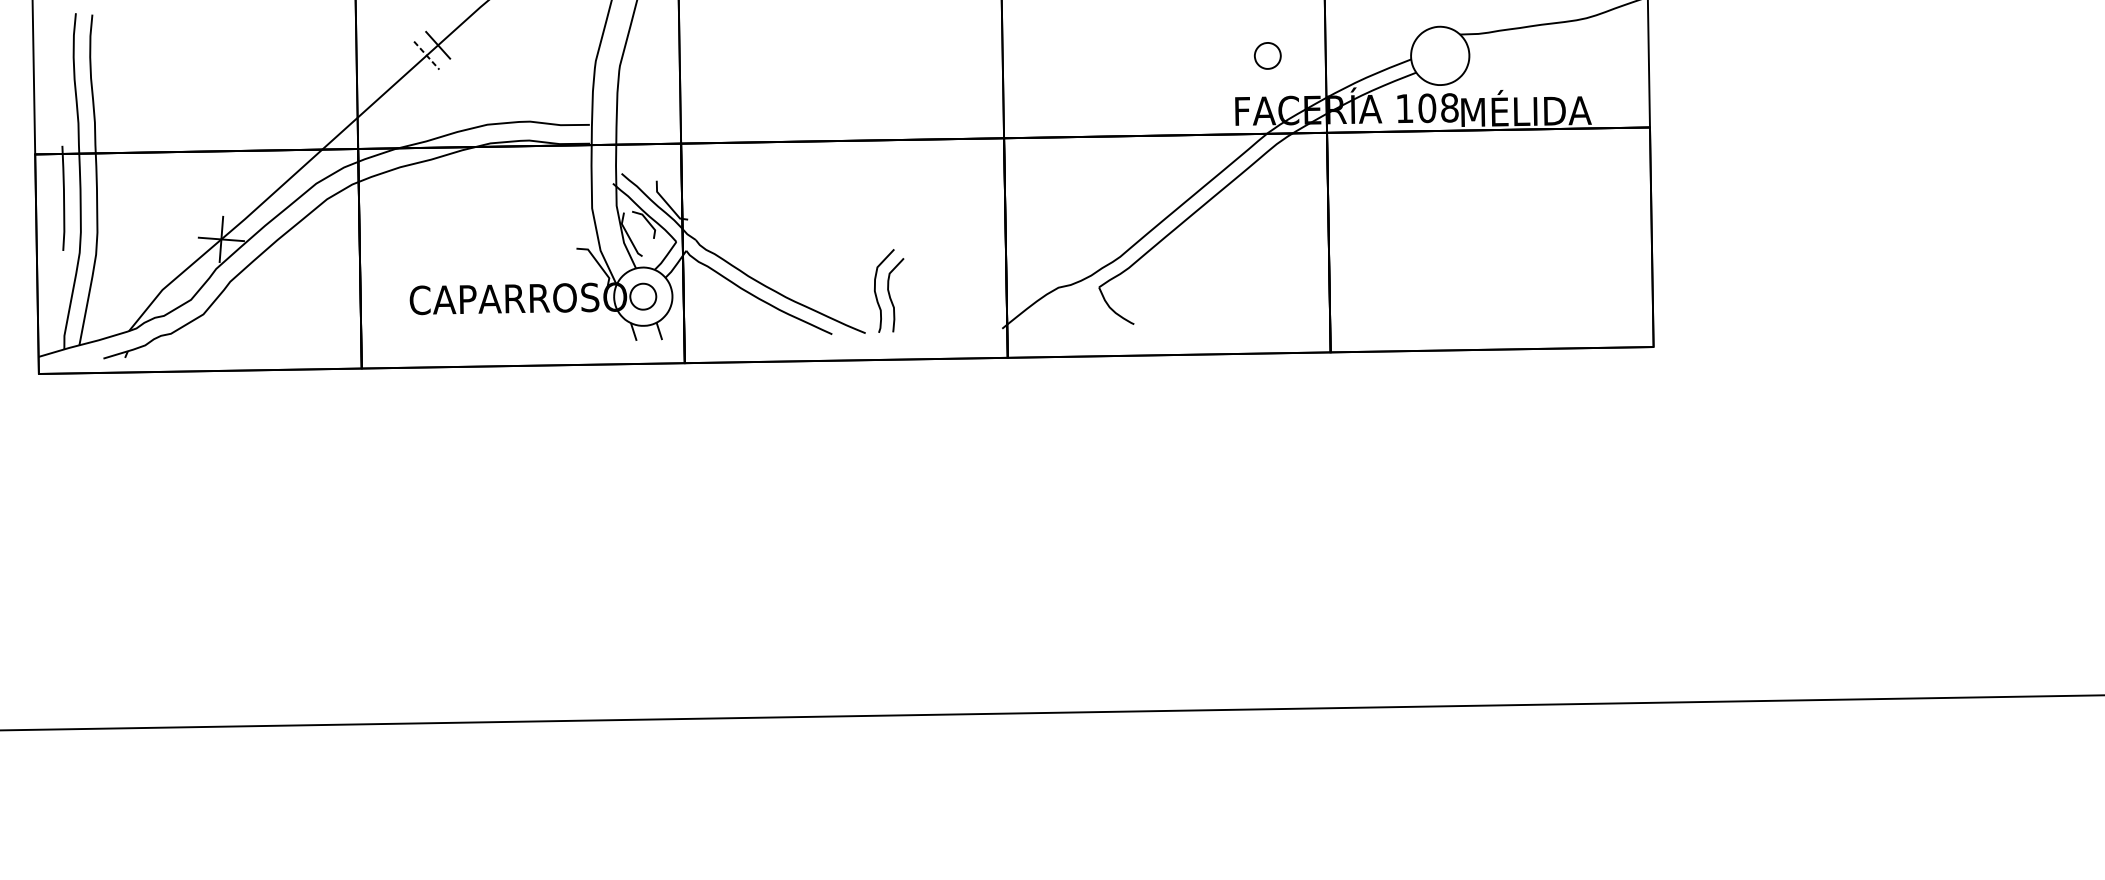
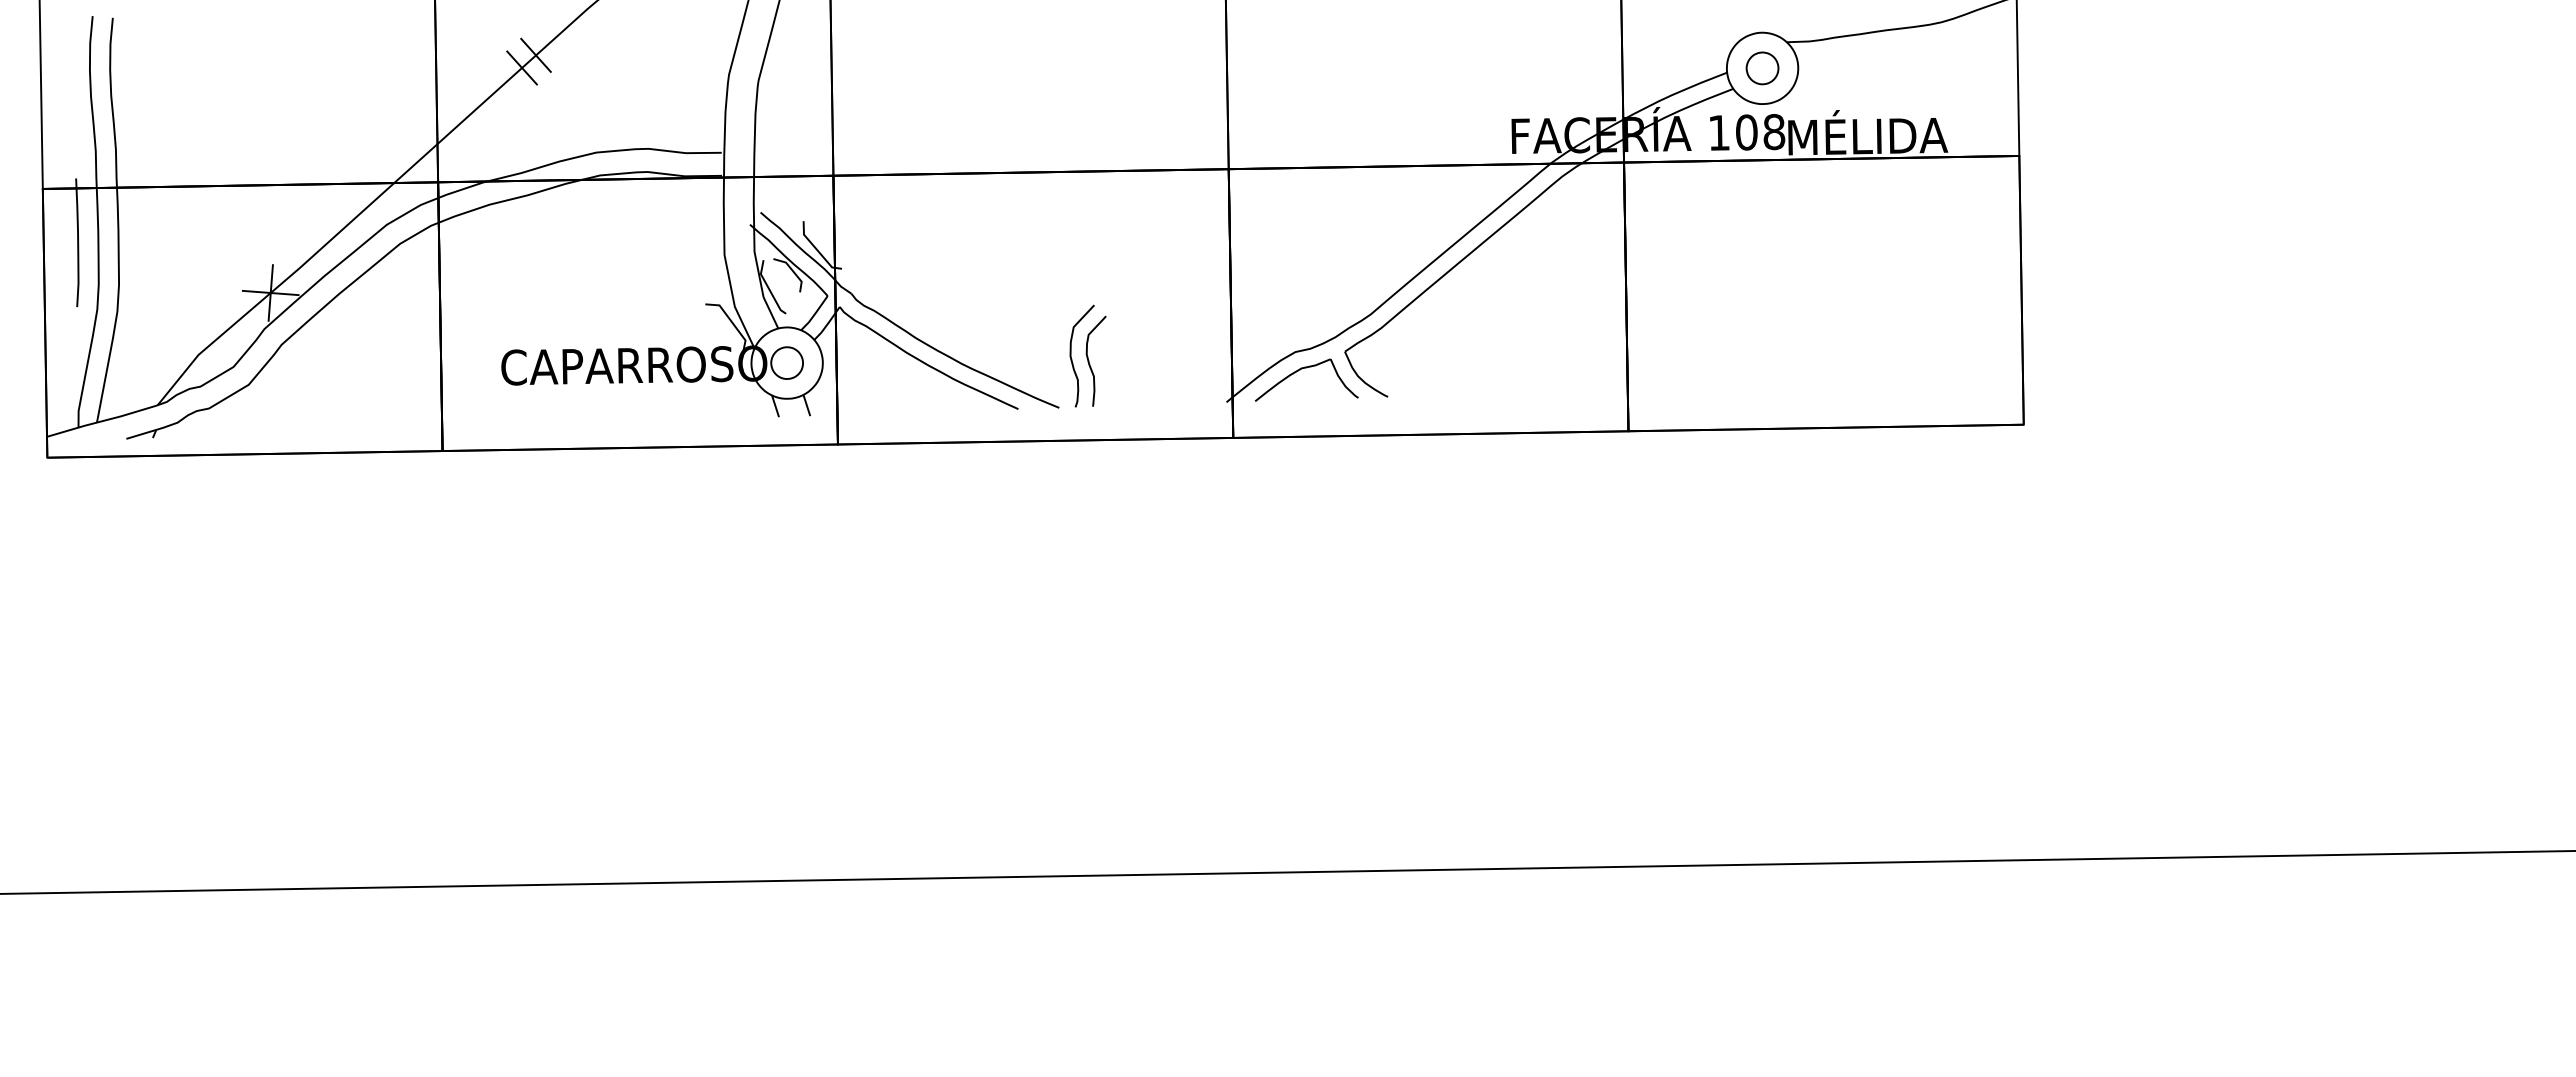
line: (427, 56) -> (522, 68), dashed -> solid
part: (1267, 56) -> (1762, 68), moved
part: (1064, 301) -> (1302, 369), added

